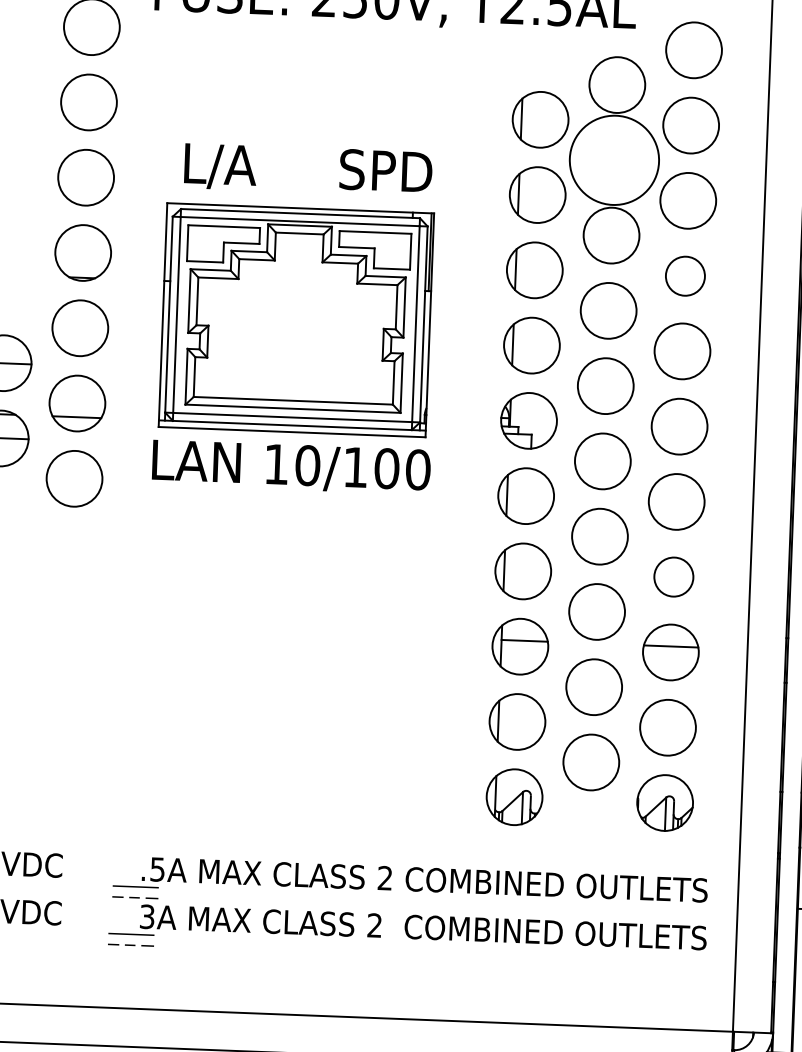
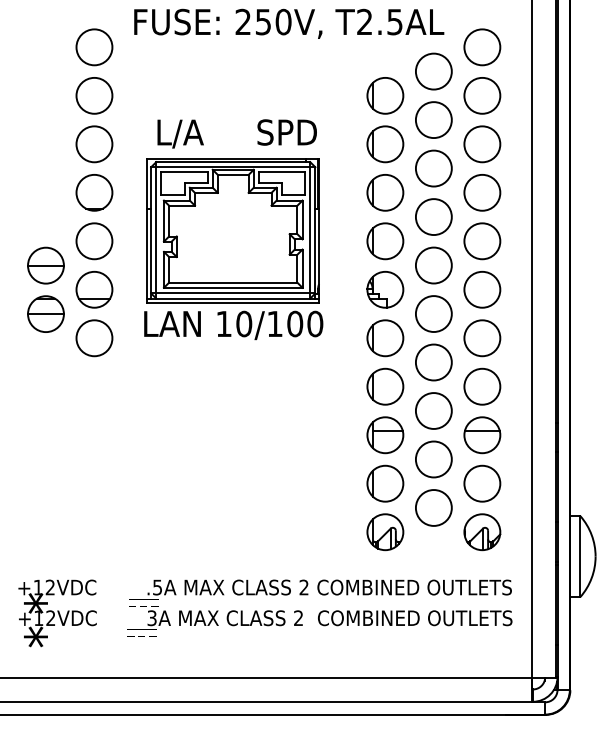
circle: (613, 160) -> (433, 120), size x0.62
circle: (685, 275) -> (482, 192), size x1.43
circle: (674, 576) -> (482, 386), size x1.43

